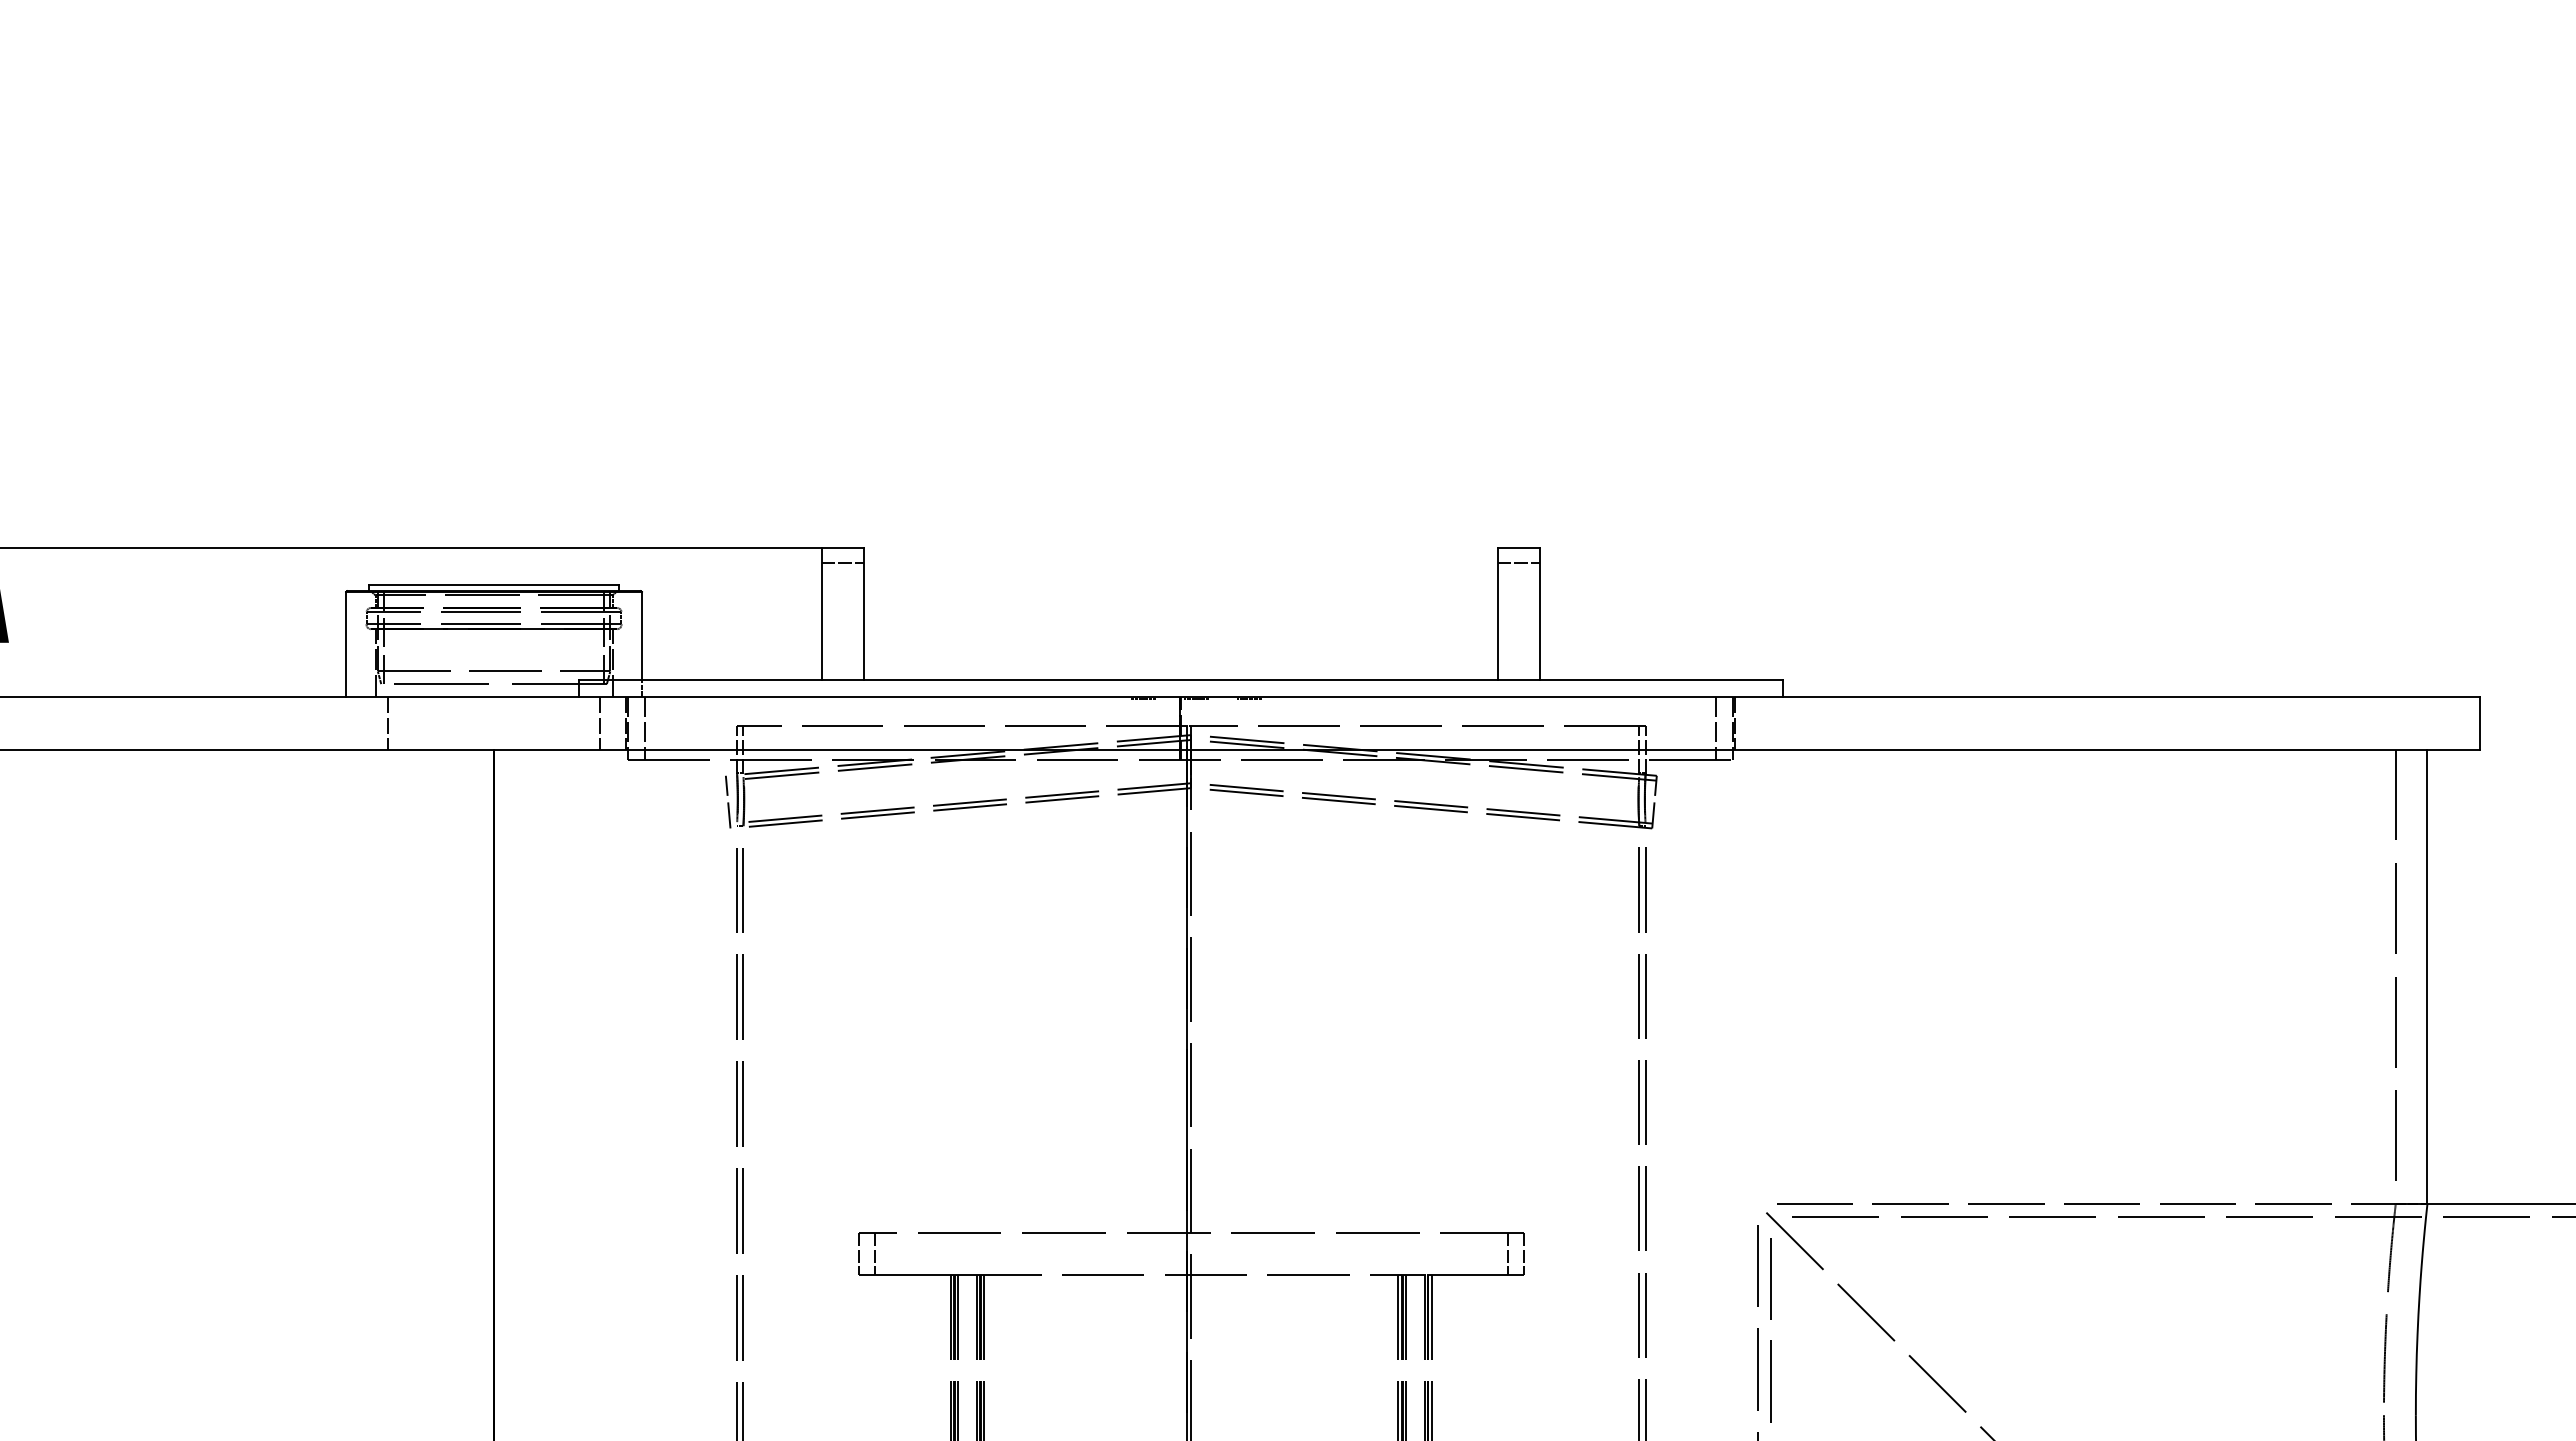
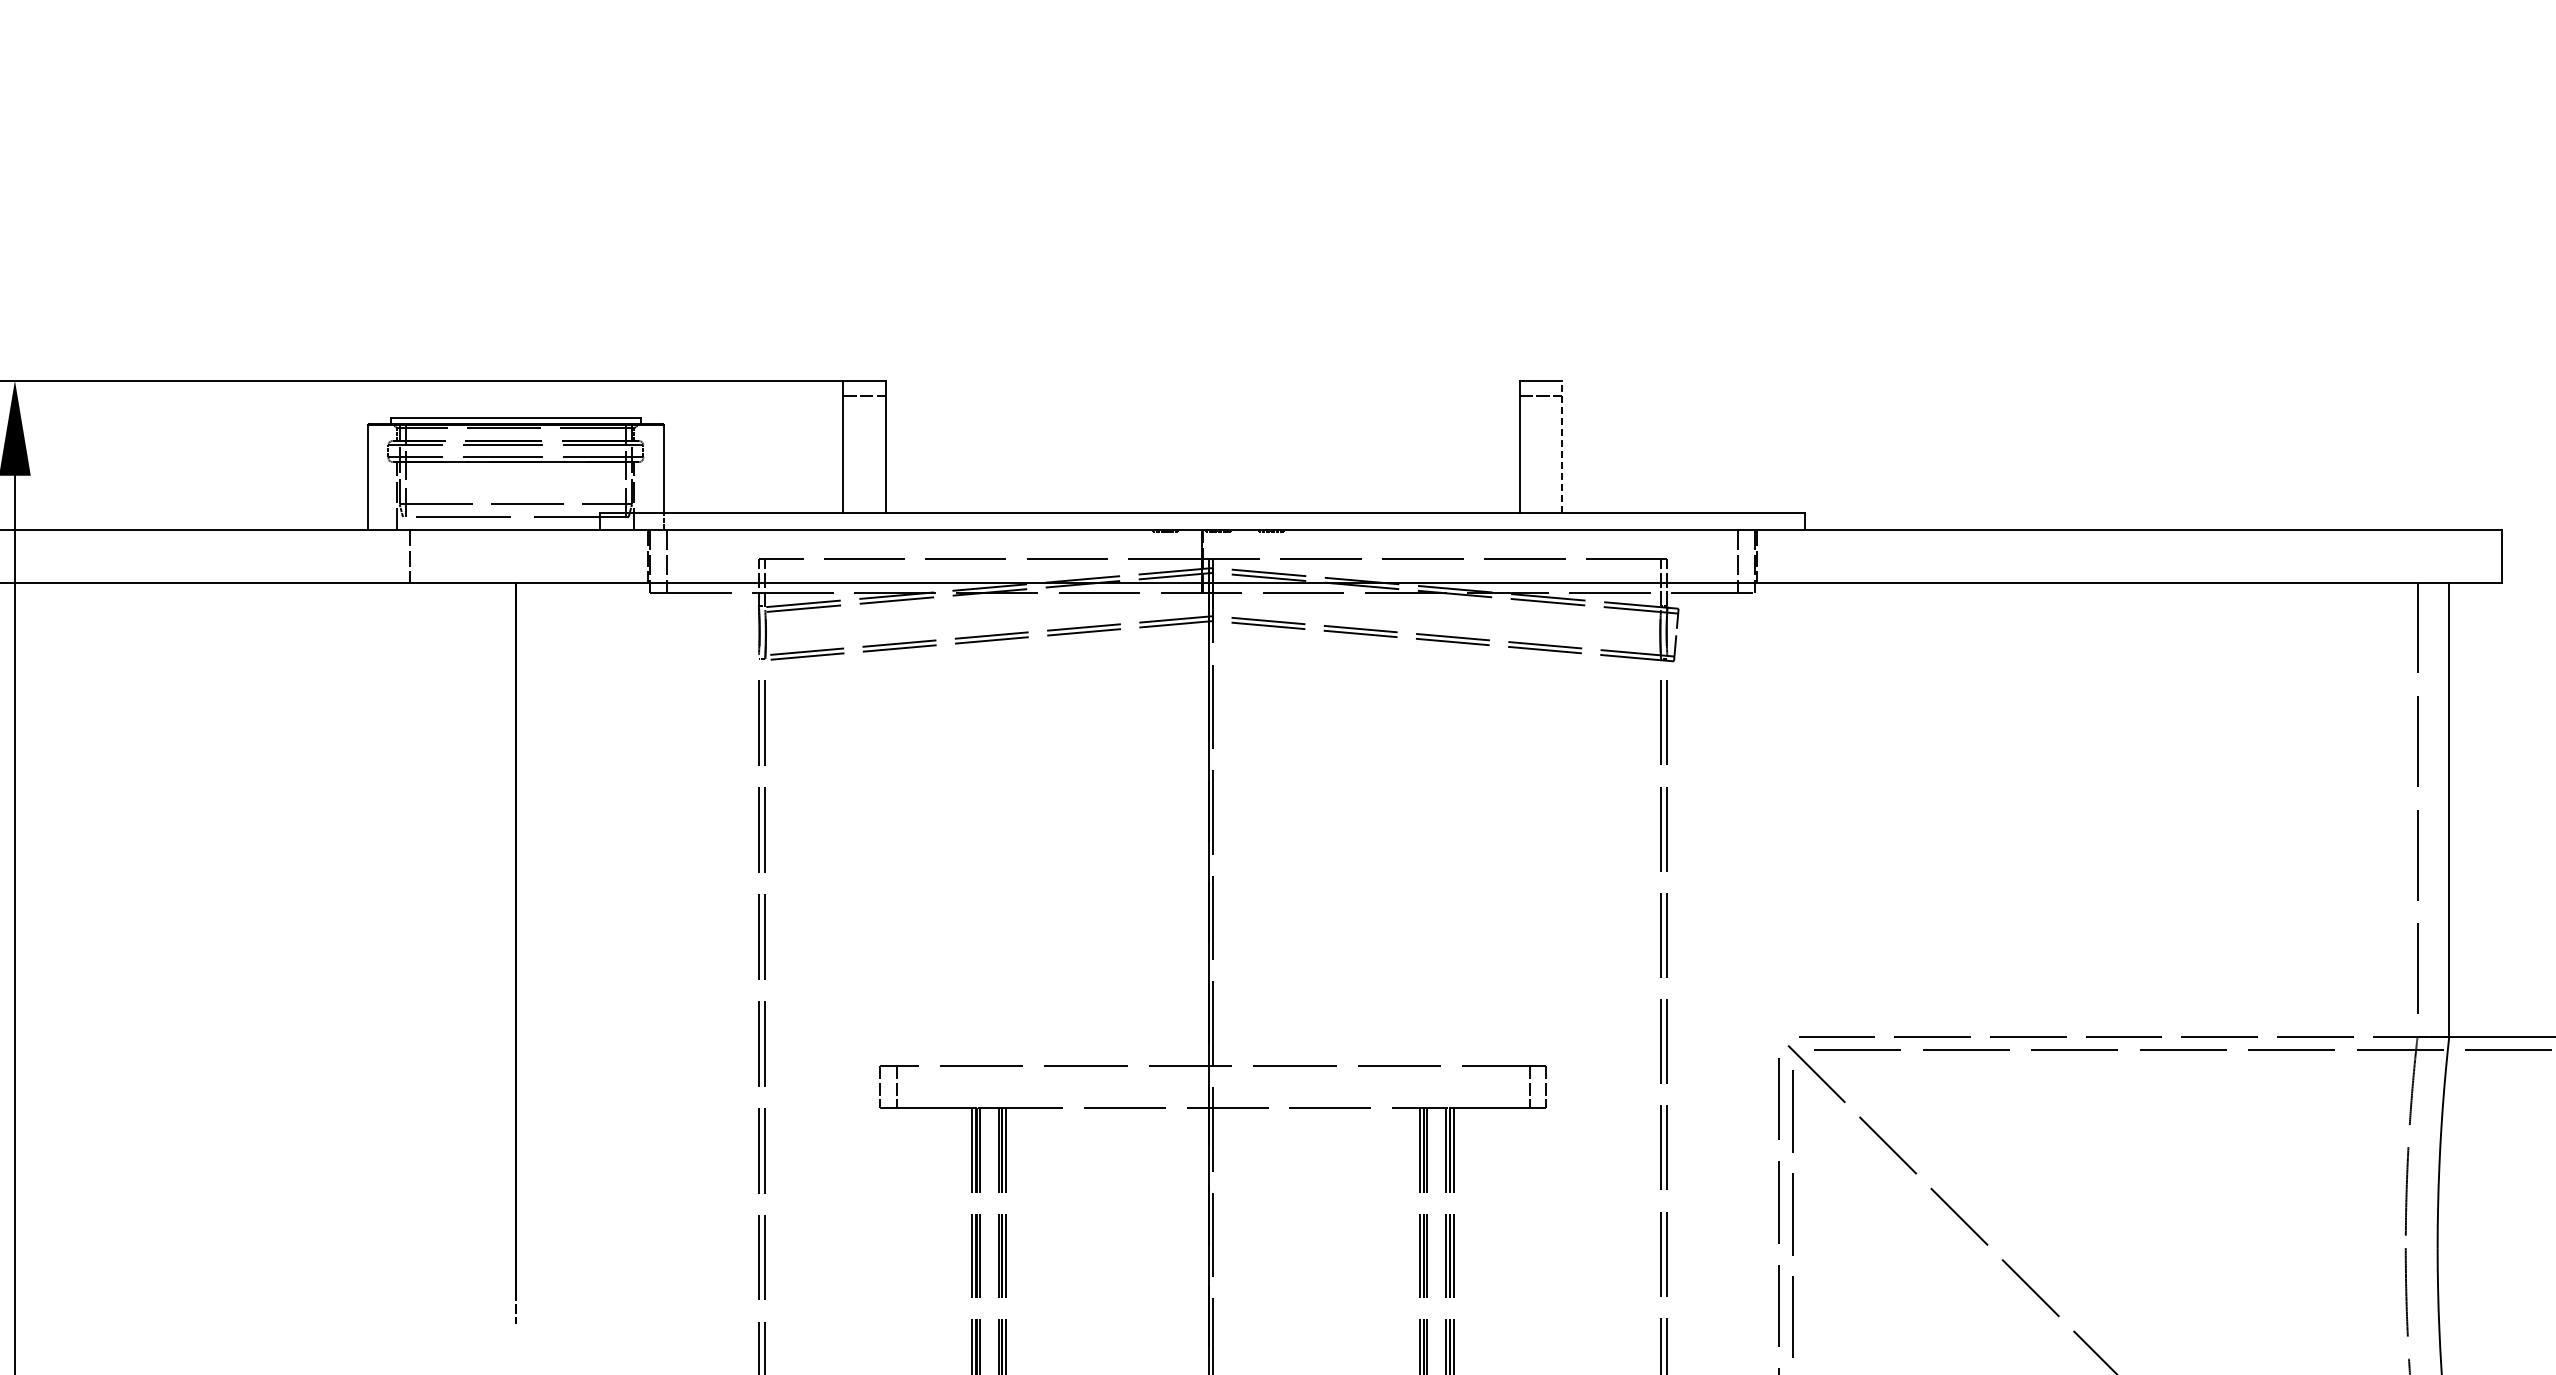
line: (1540, 613) -> (1562, 446), solid -> dashed
line: (599, 722) -> (621, 555), removed
line: (727, 801) -> (749, 634), removed

